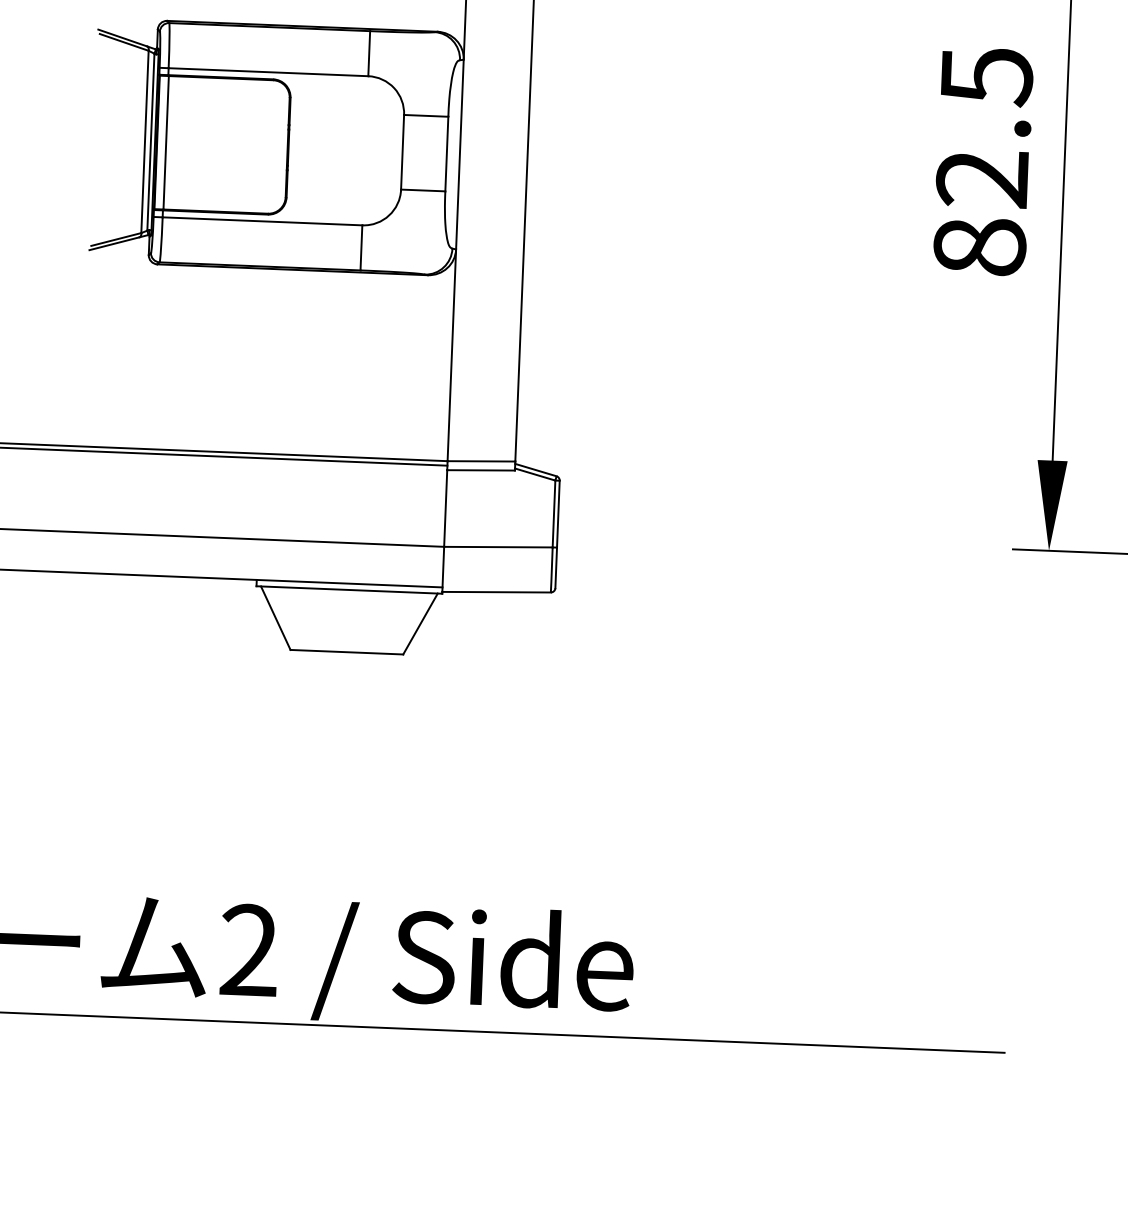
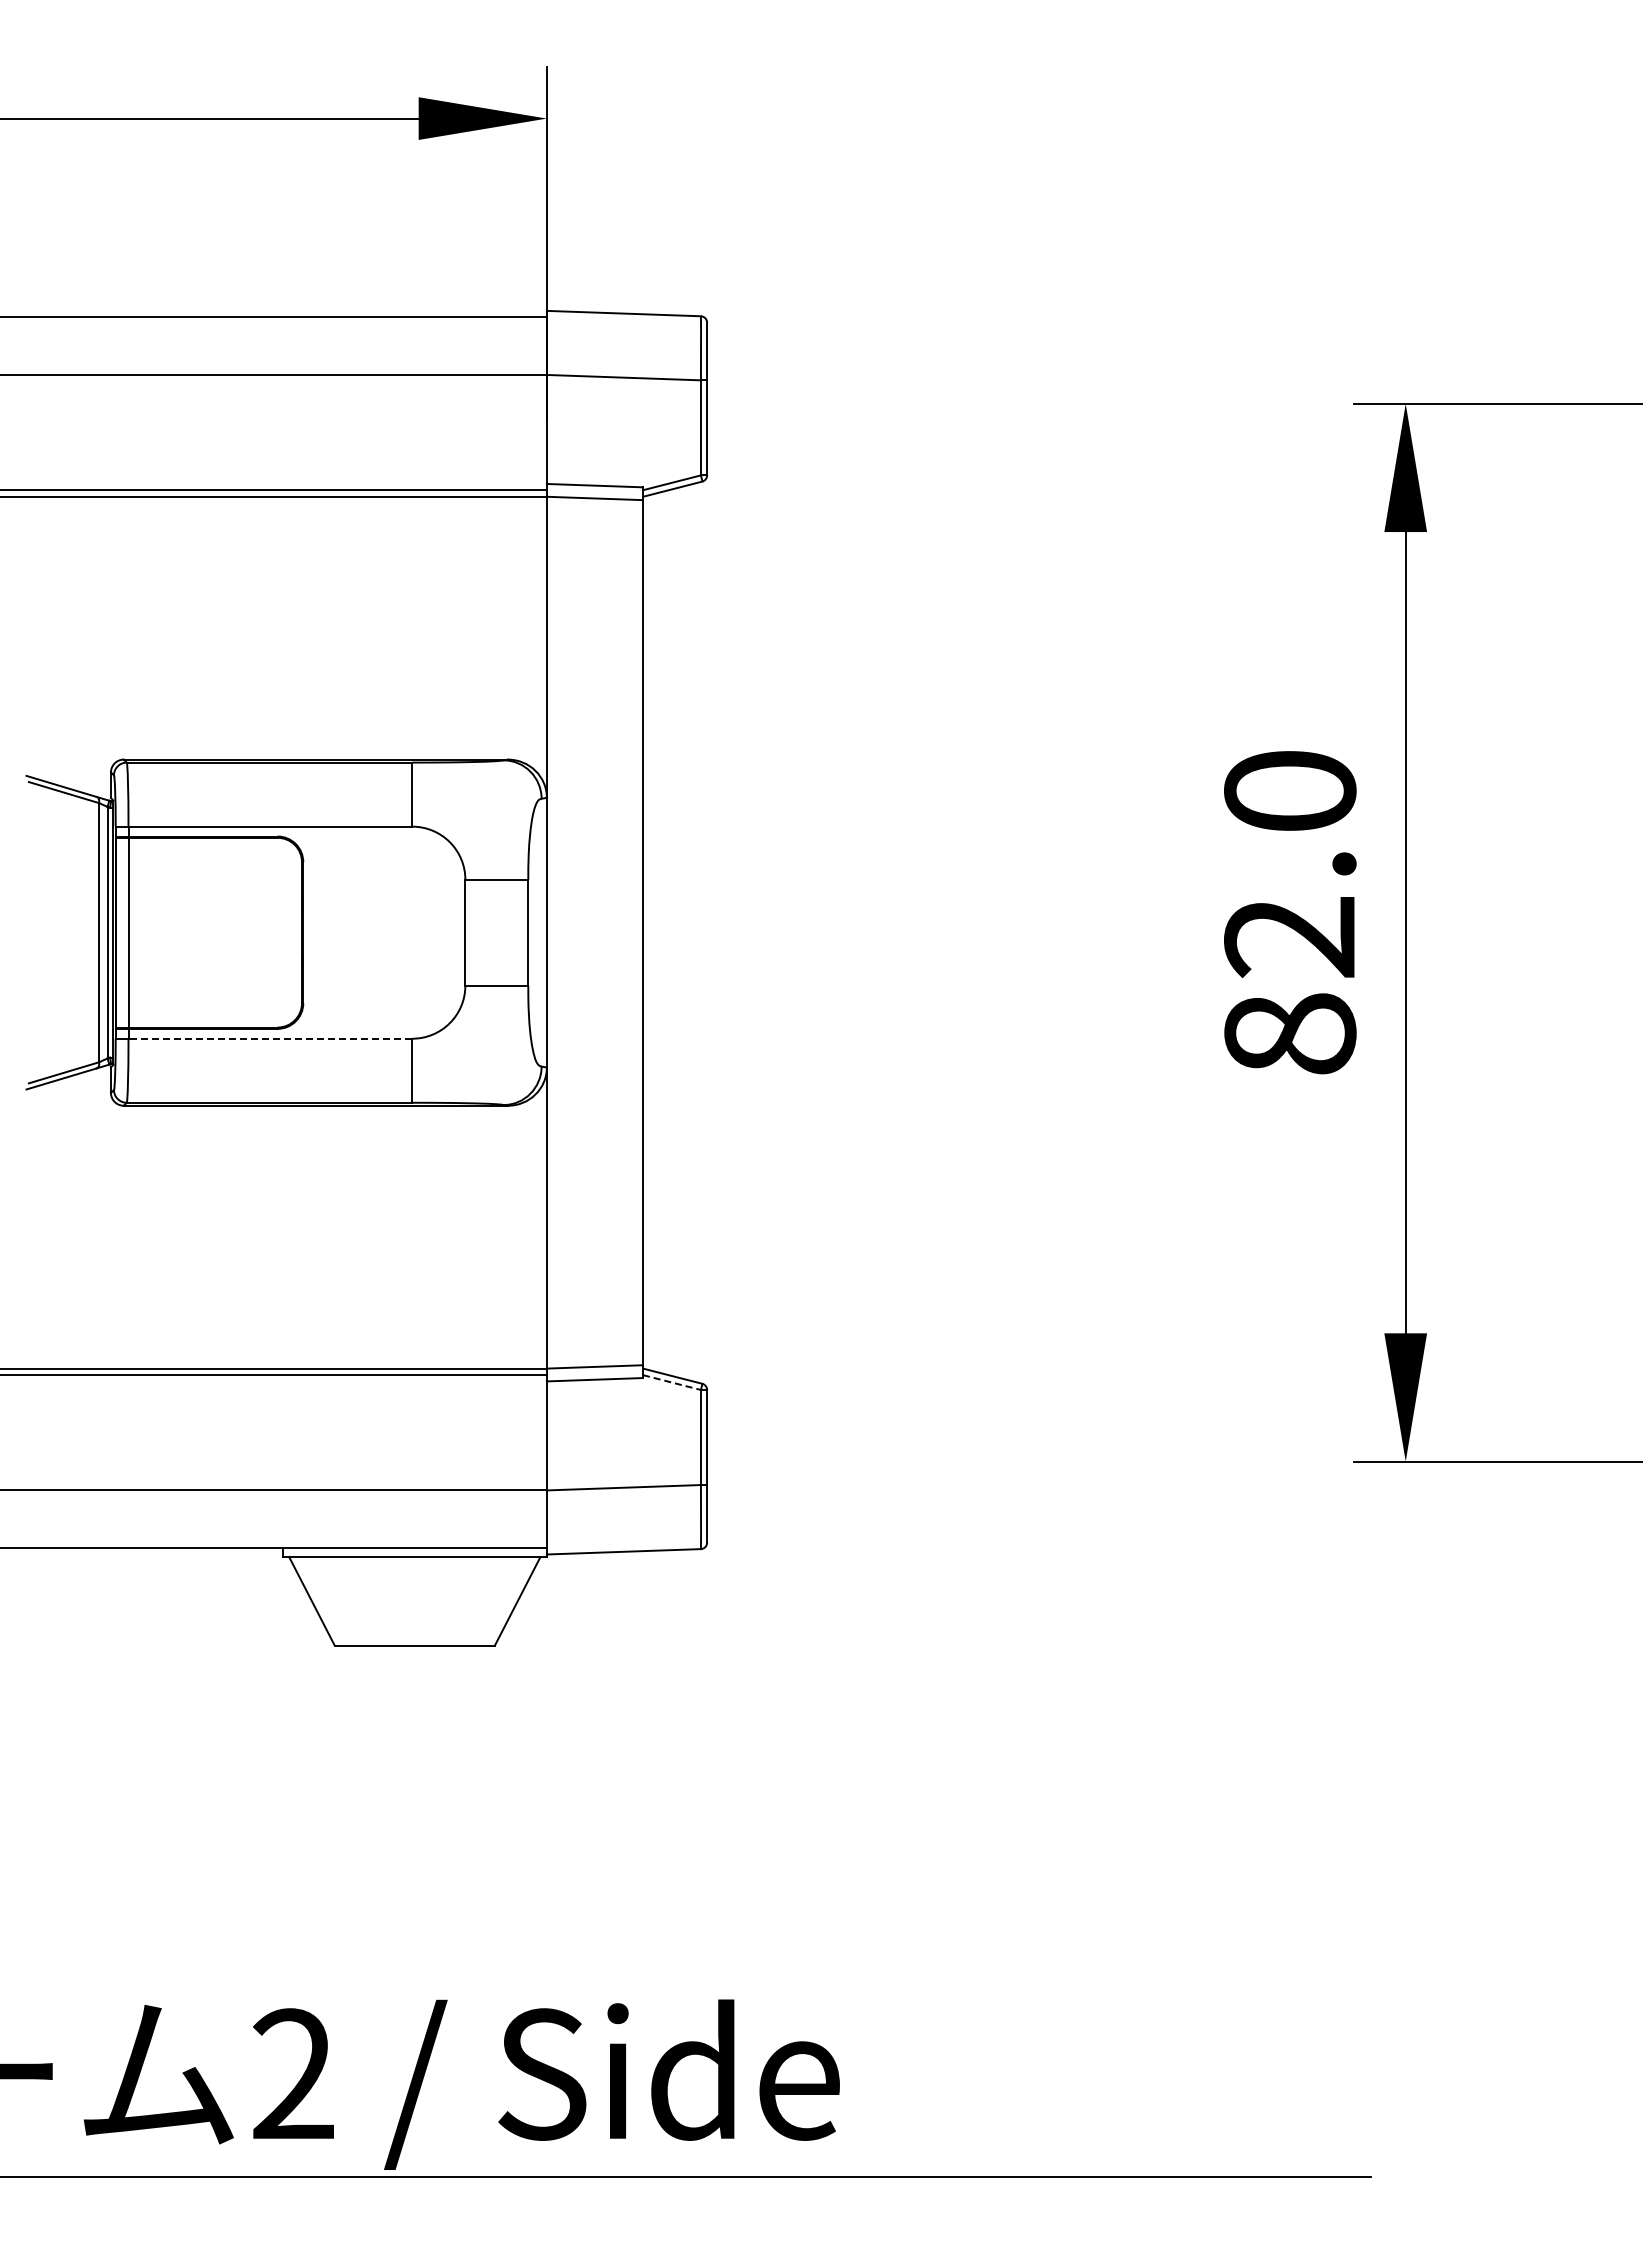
text: (986, 76) -> (1290, 792), 82.5 -> 82.0
line: (262, 221) -> (270, 1038), solid -> dashed
line: (534, 474) -> (671, 1382), solid -> dashed

